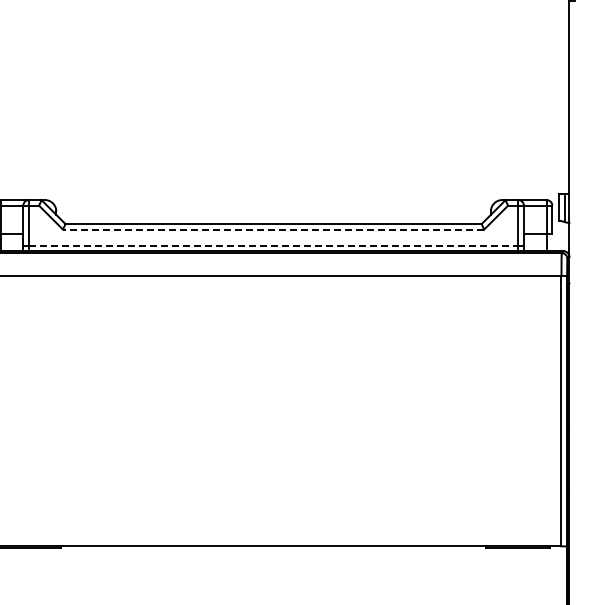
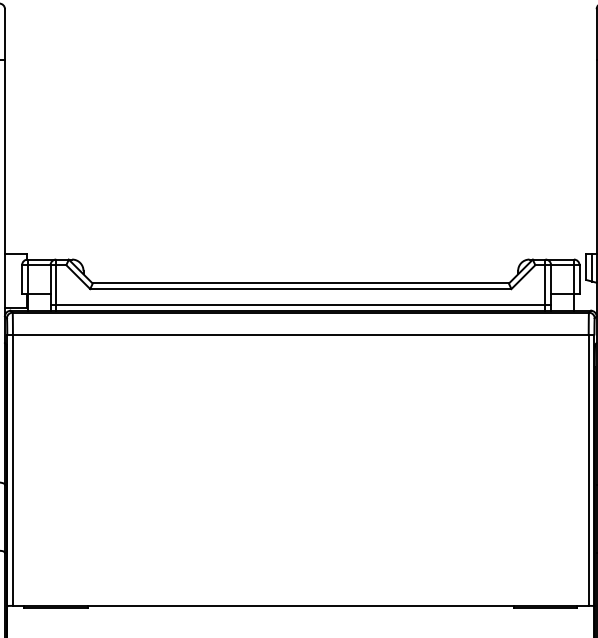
line: (273, 230) -> (300, 289), dashed -> solid
line: (273, 246) -> (300, 305), dashed -> solid

